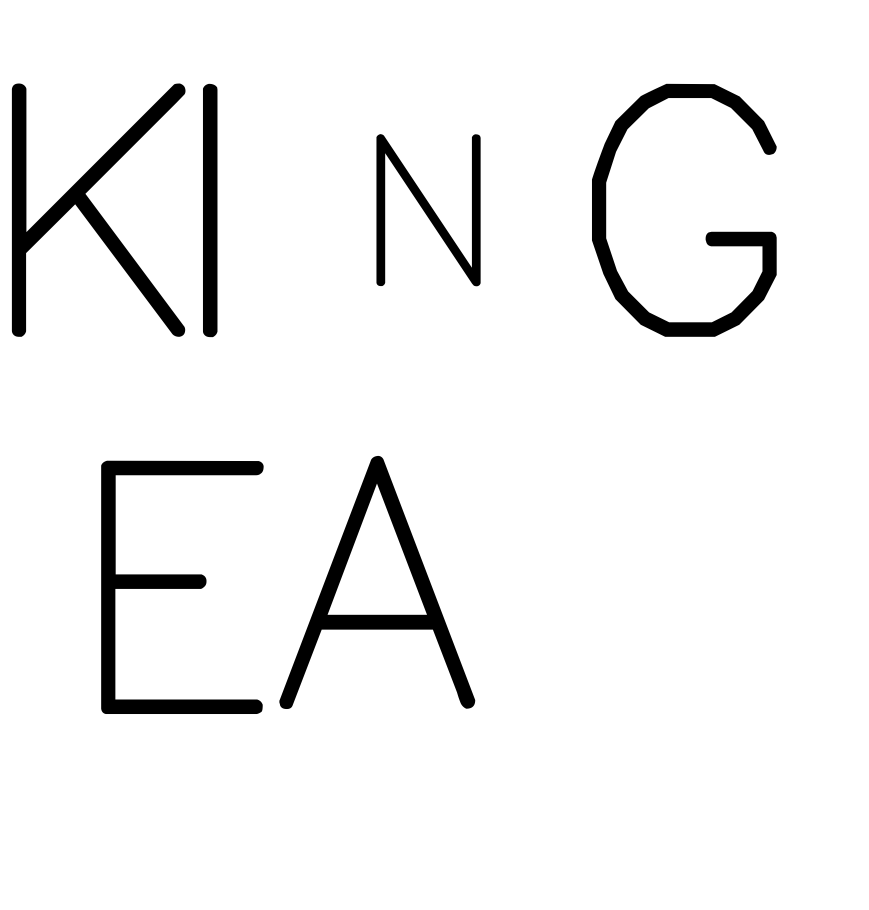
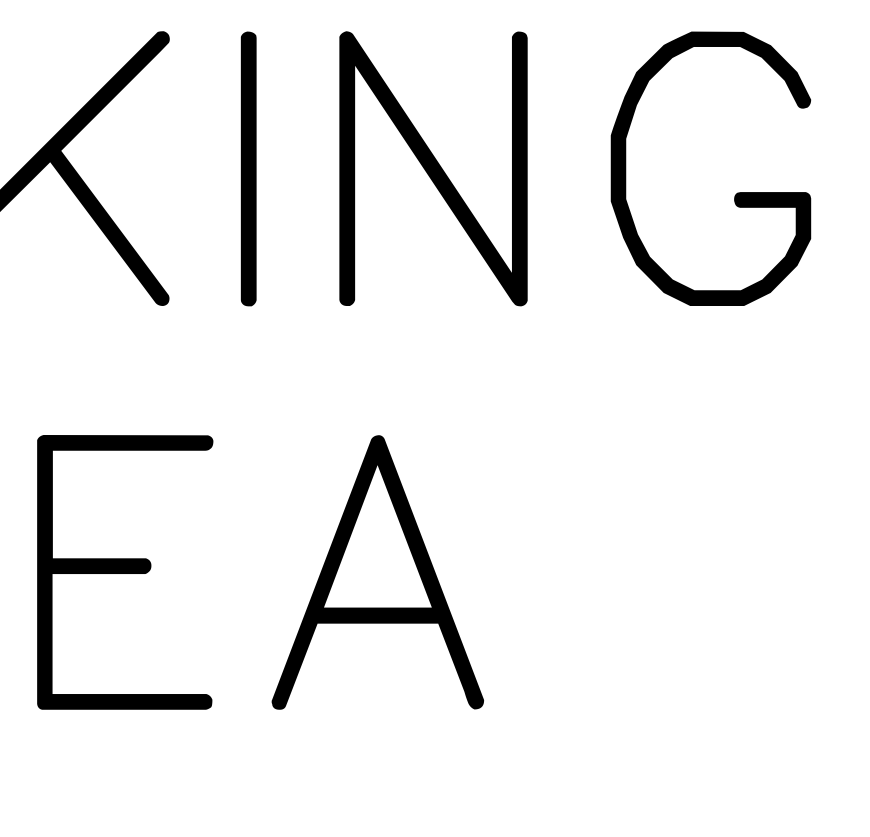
part: (428, 209) -> (433, 167), size x1.67
part: (210, 210) -> (249, 168), moved
part: (182, 586) -> (125, 571), moved

